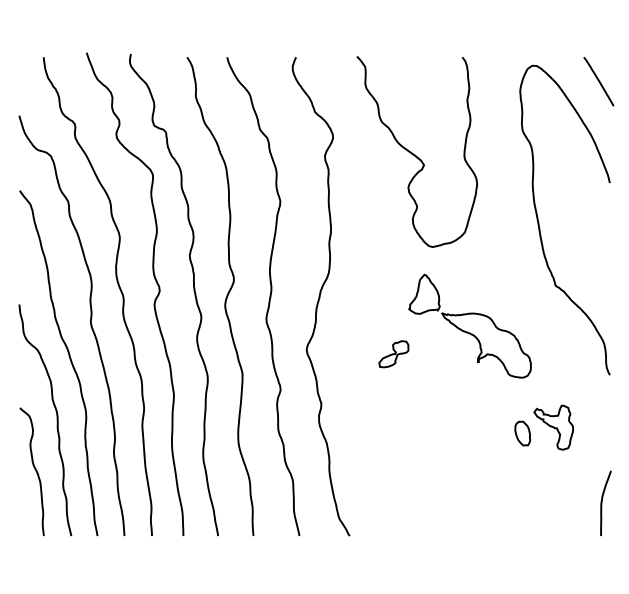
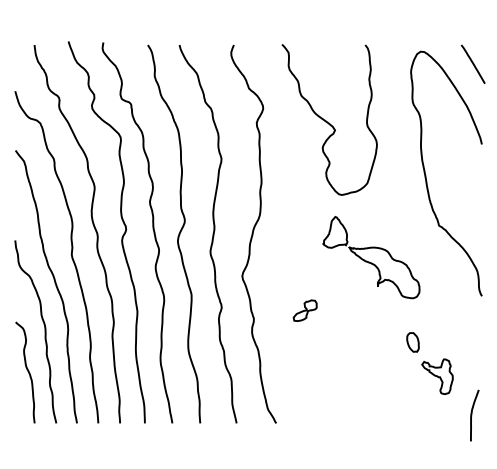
part: (392, 353) -> (304, 310), moved
part: (553, 427) -> (437, 376), moved
curve: (603, 503) -> (472, 415), moved

